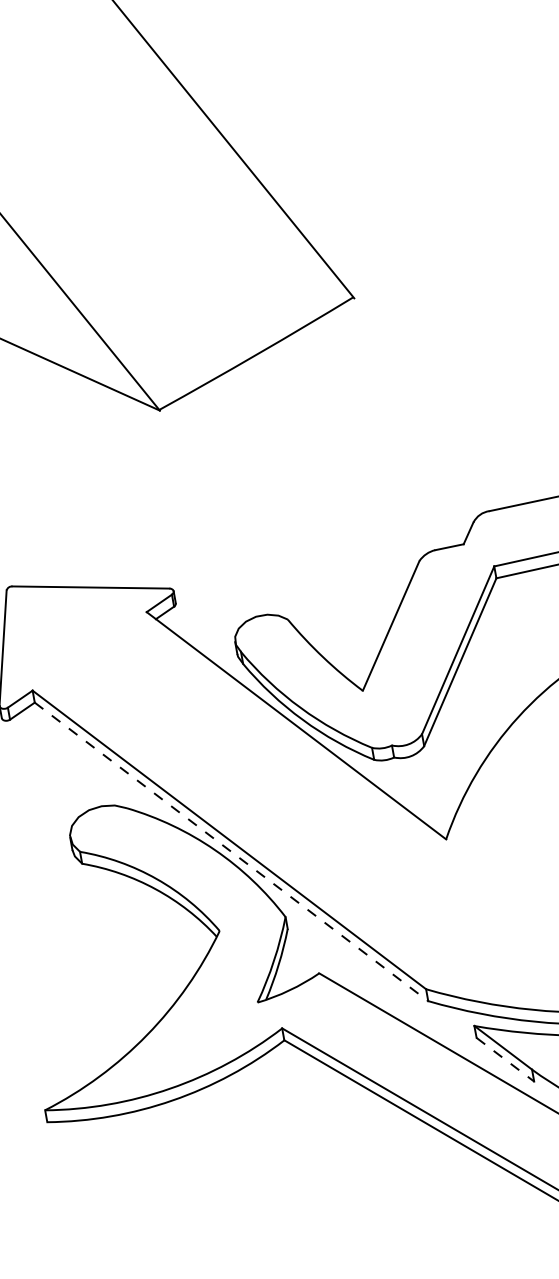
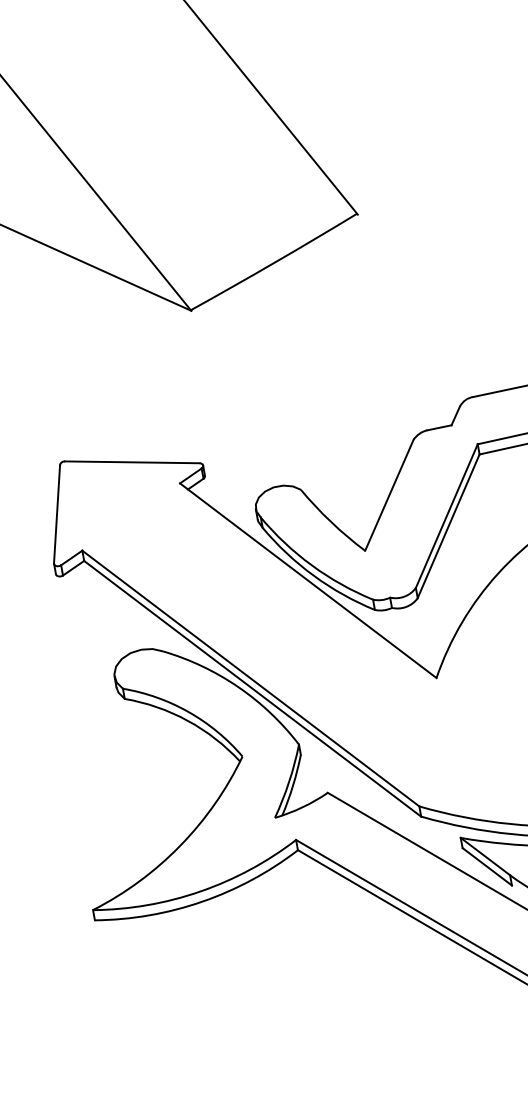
line: (231, 851) -> (252, 688), dashed -> solid
line: (505, 1059) -> (487, 866), dashed -> solid

